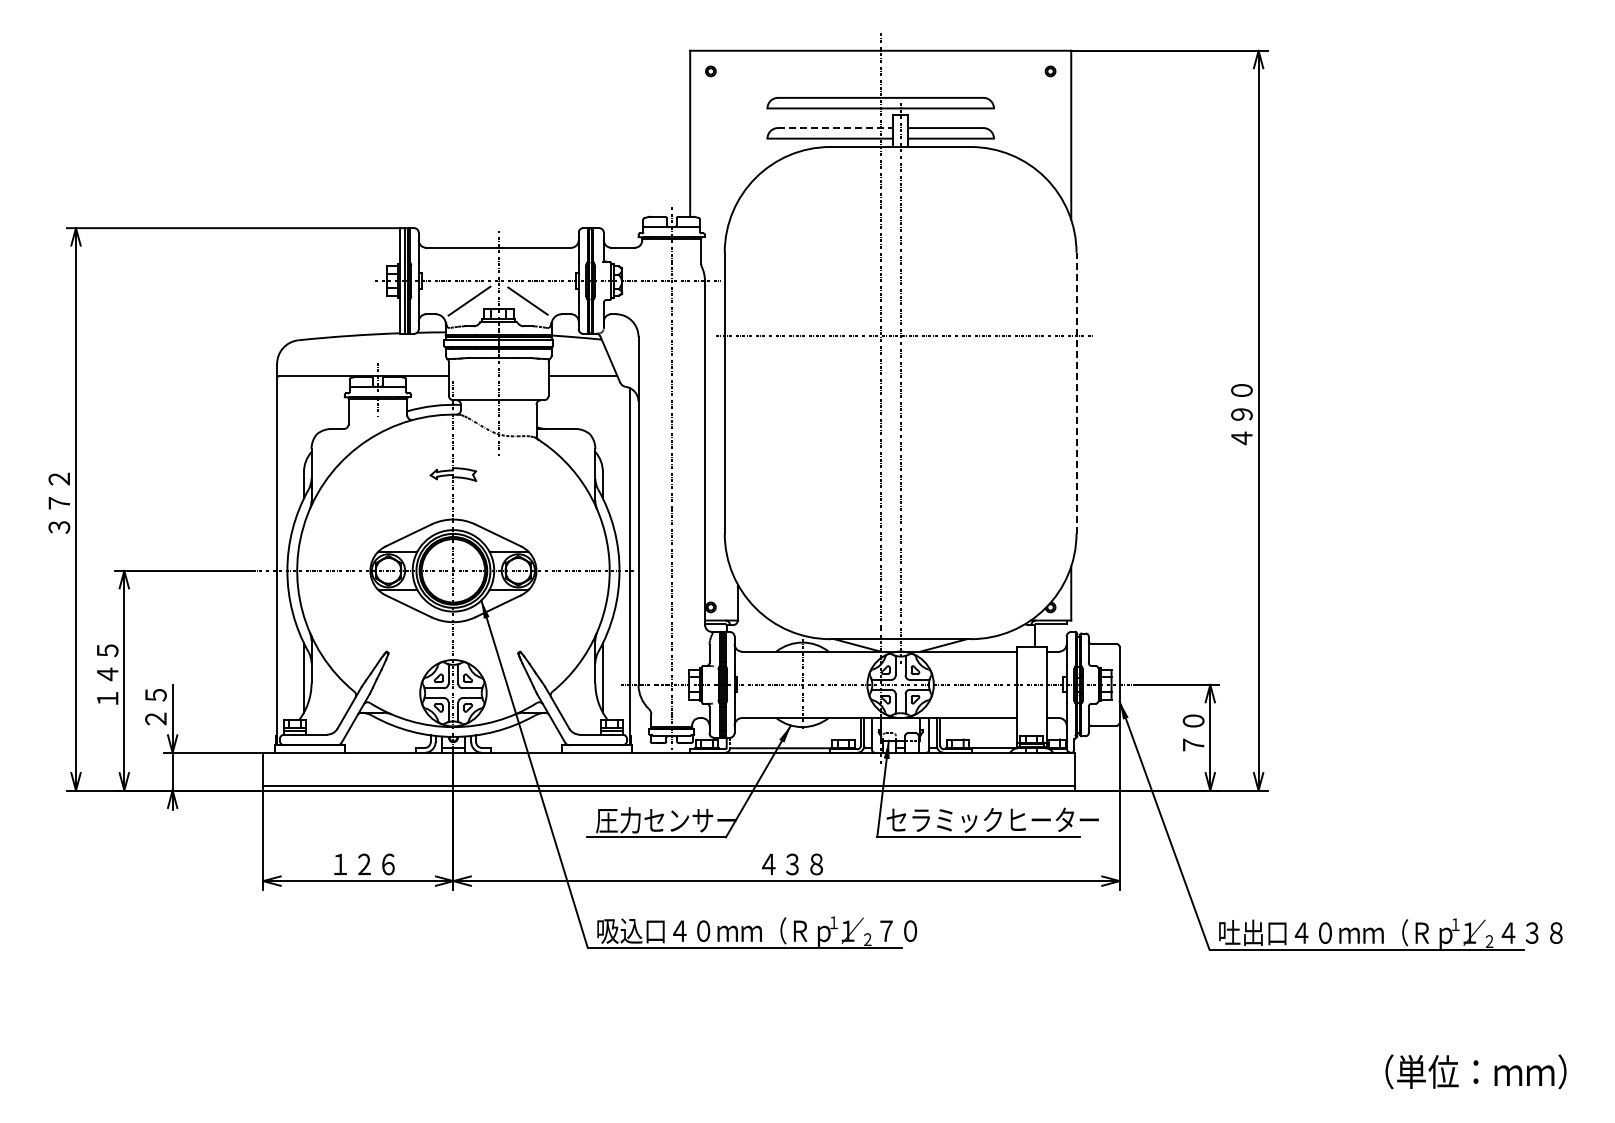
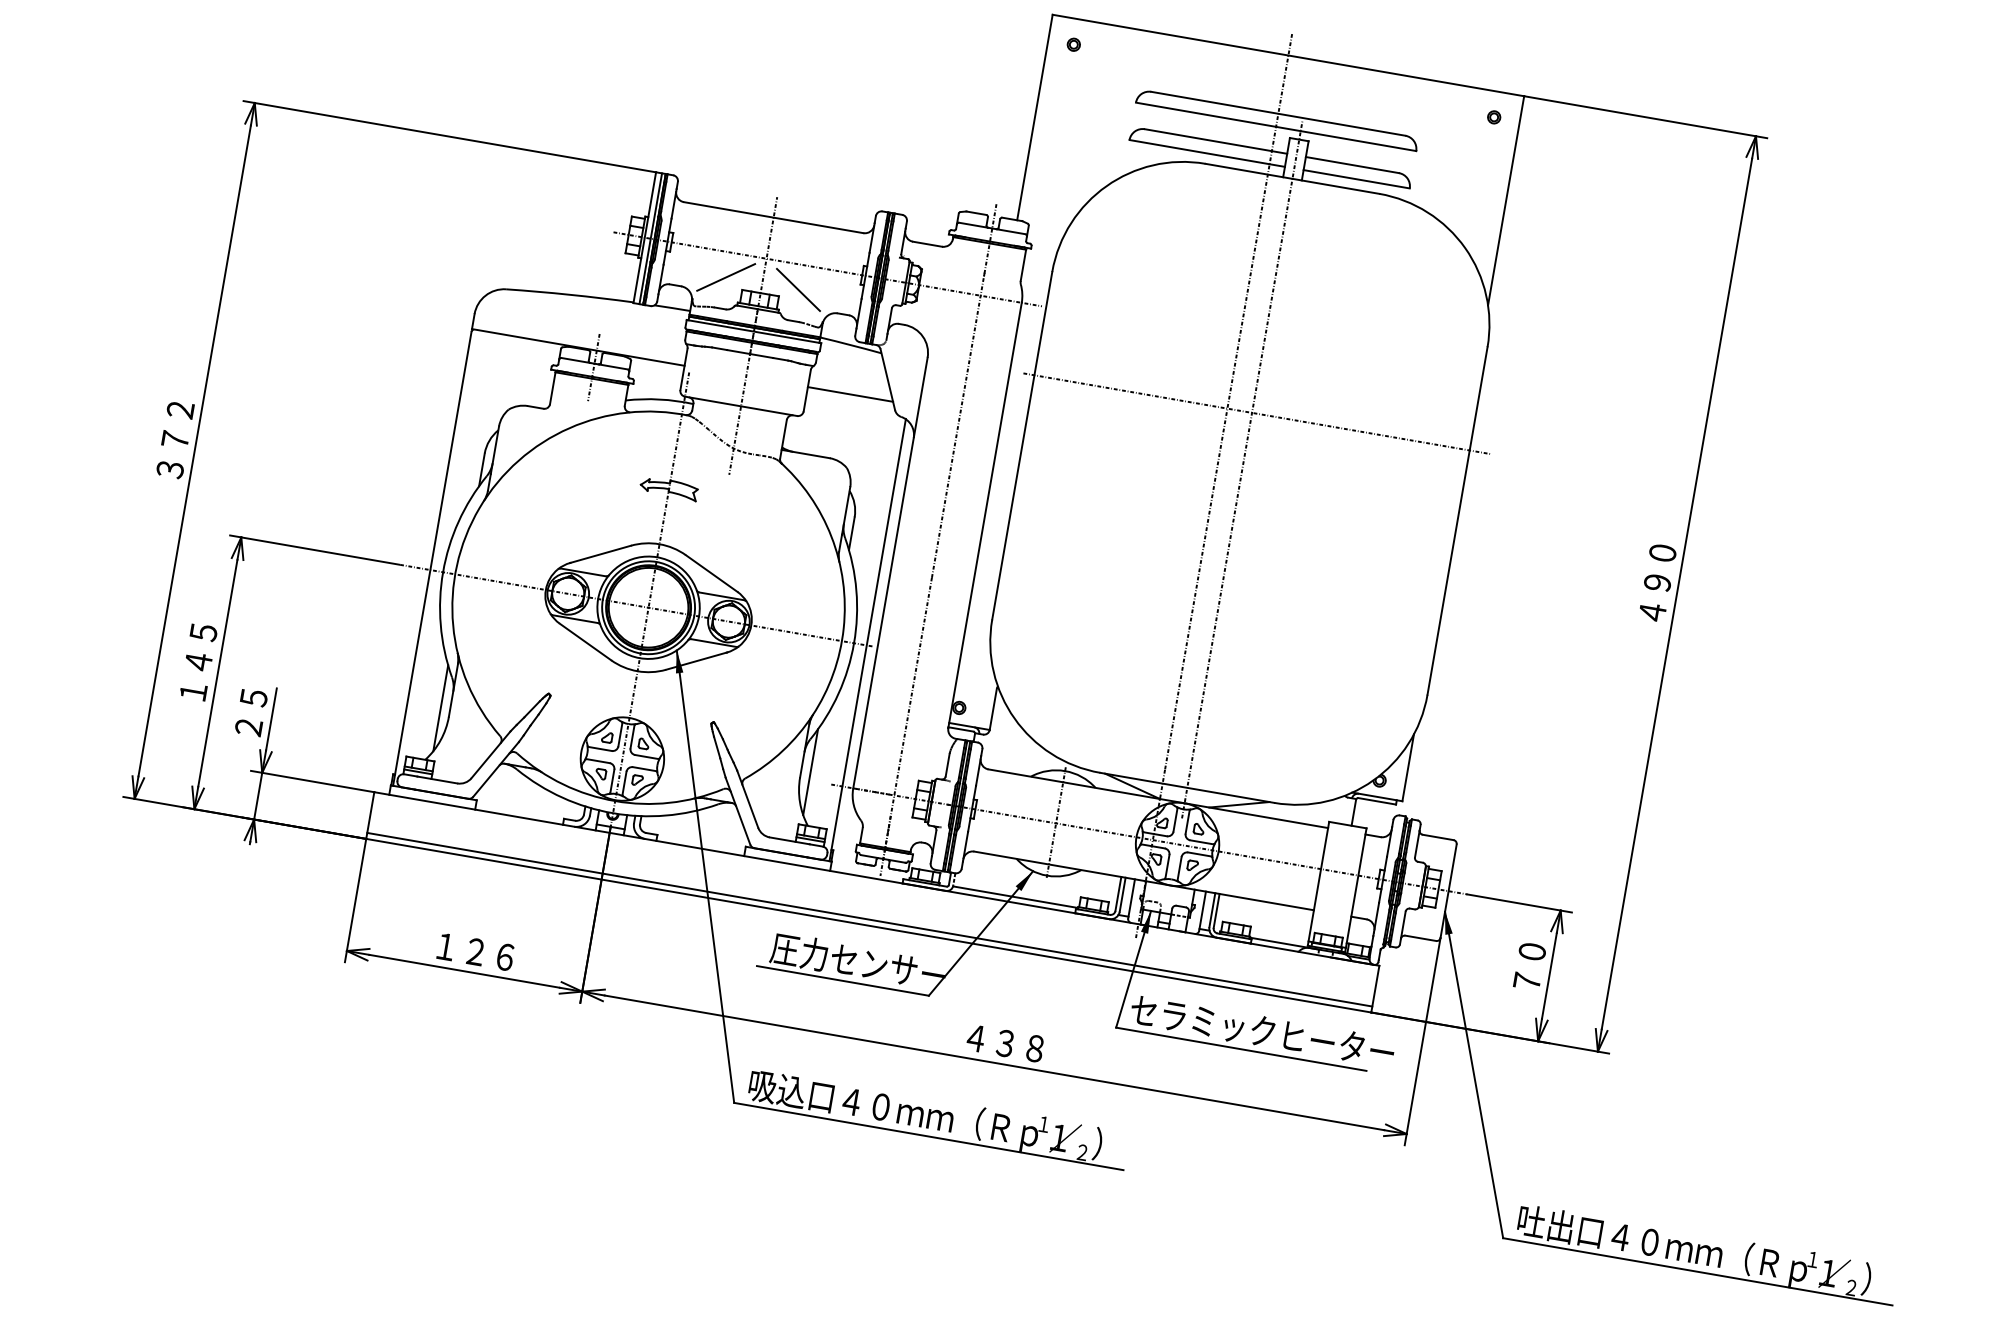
line: (835, 128) -> (1215, 142), dashed -> solid
line: (1076, 392) -> (1457, 520), dashed -> solid
text: (896, 930) -> (1119, 1147), ７０ -> ）
text: (1529, 932) -> (1902, 1285), ４３８ -> ）

